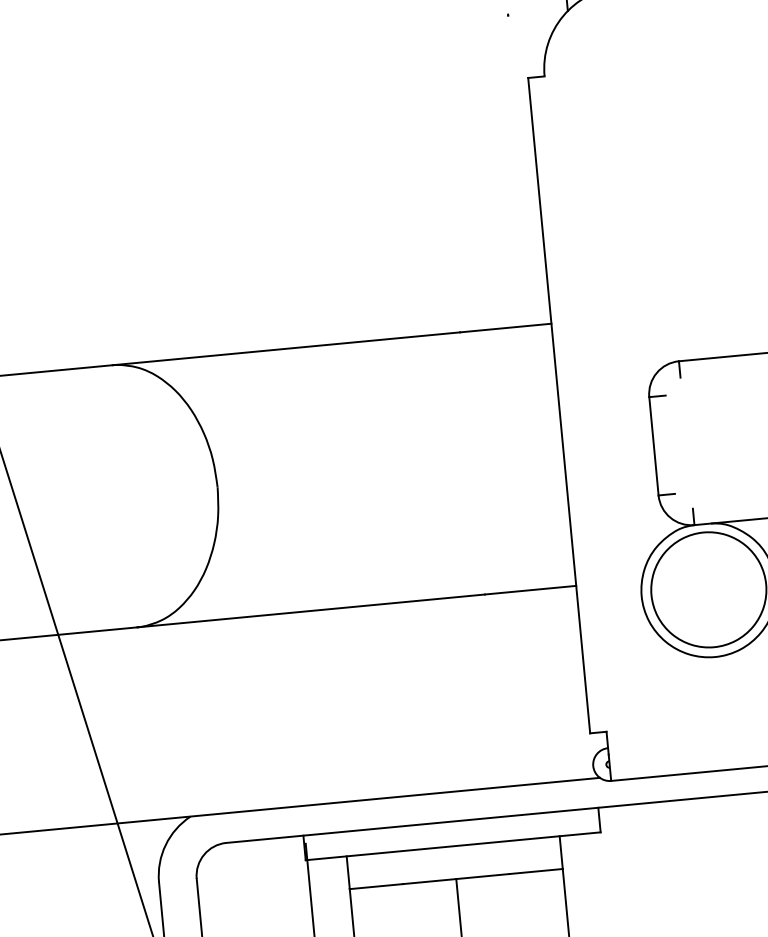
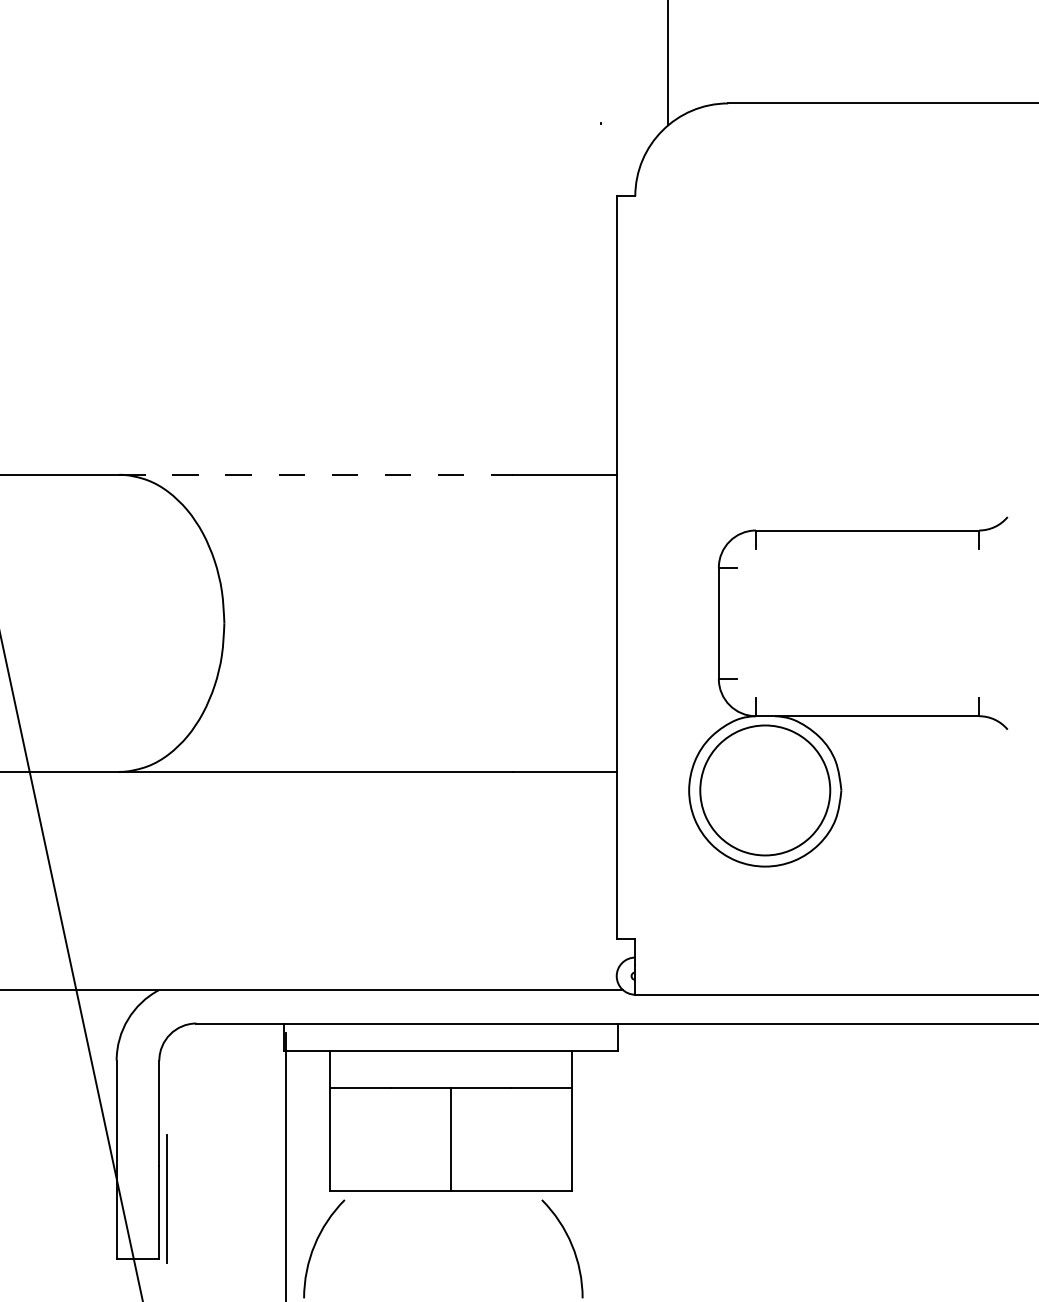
line: (286, 348) -> (316, 474), solid -> dashed

